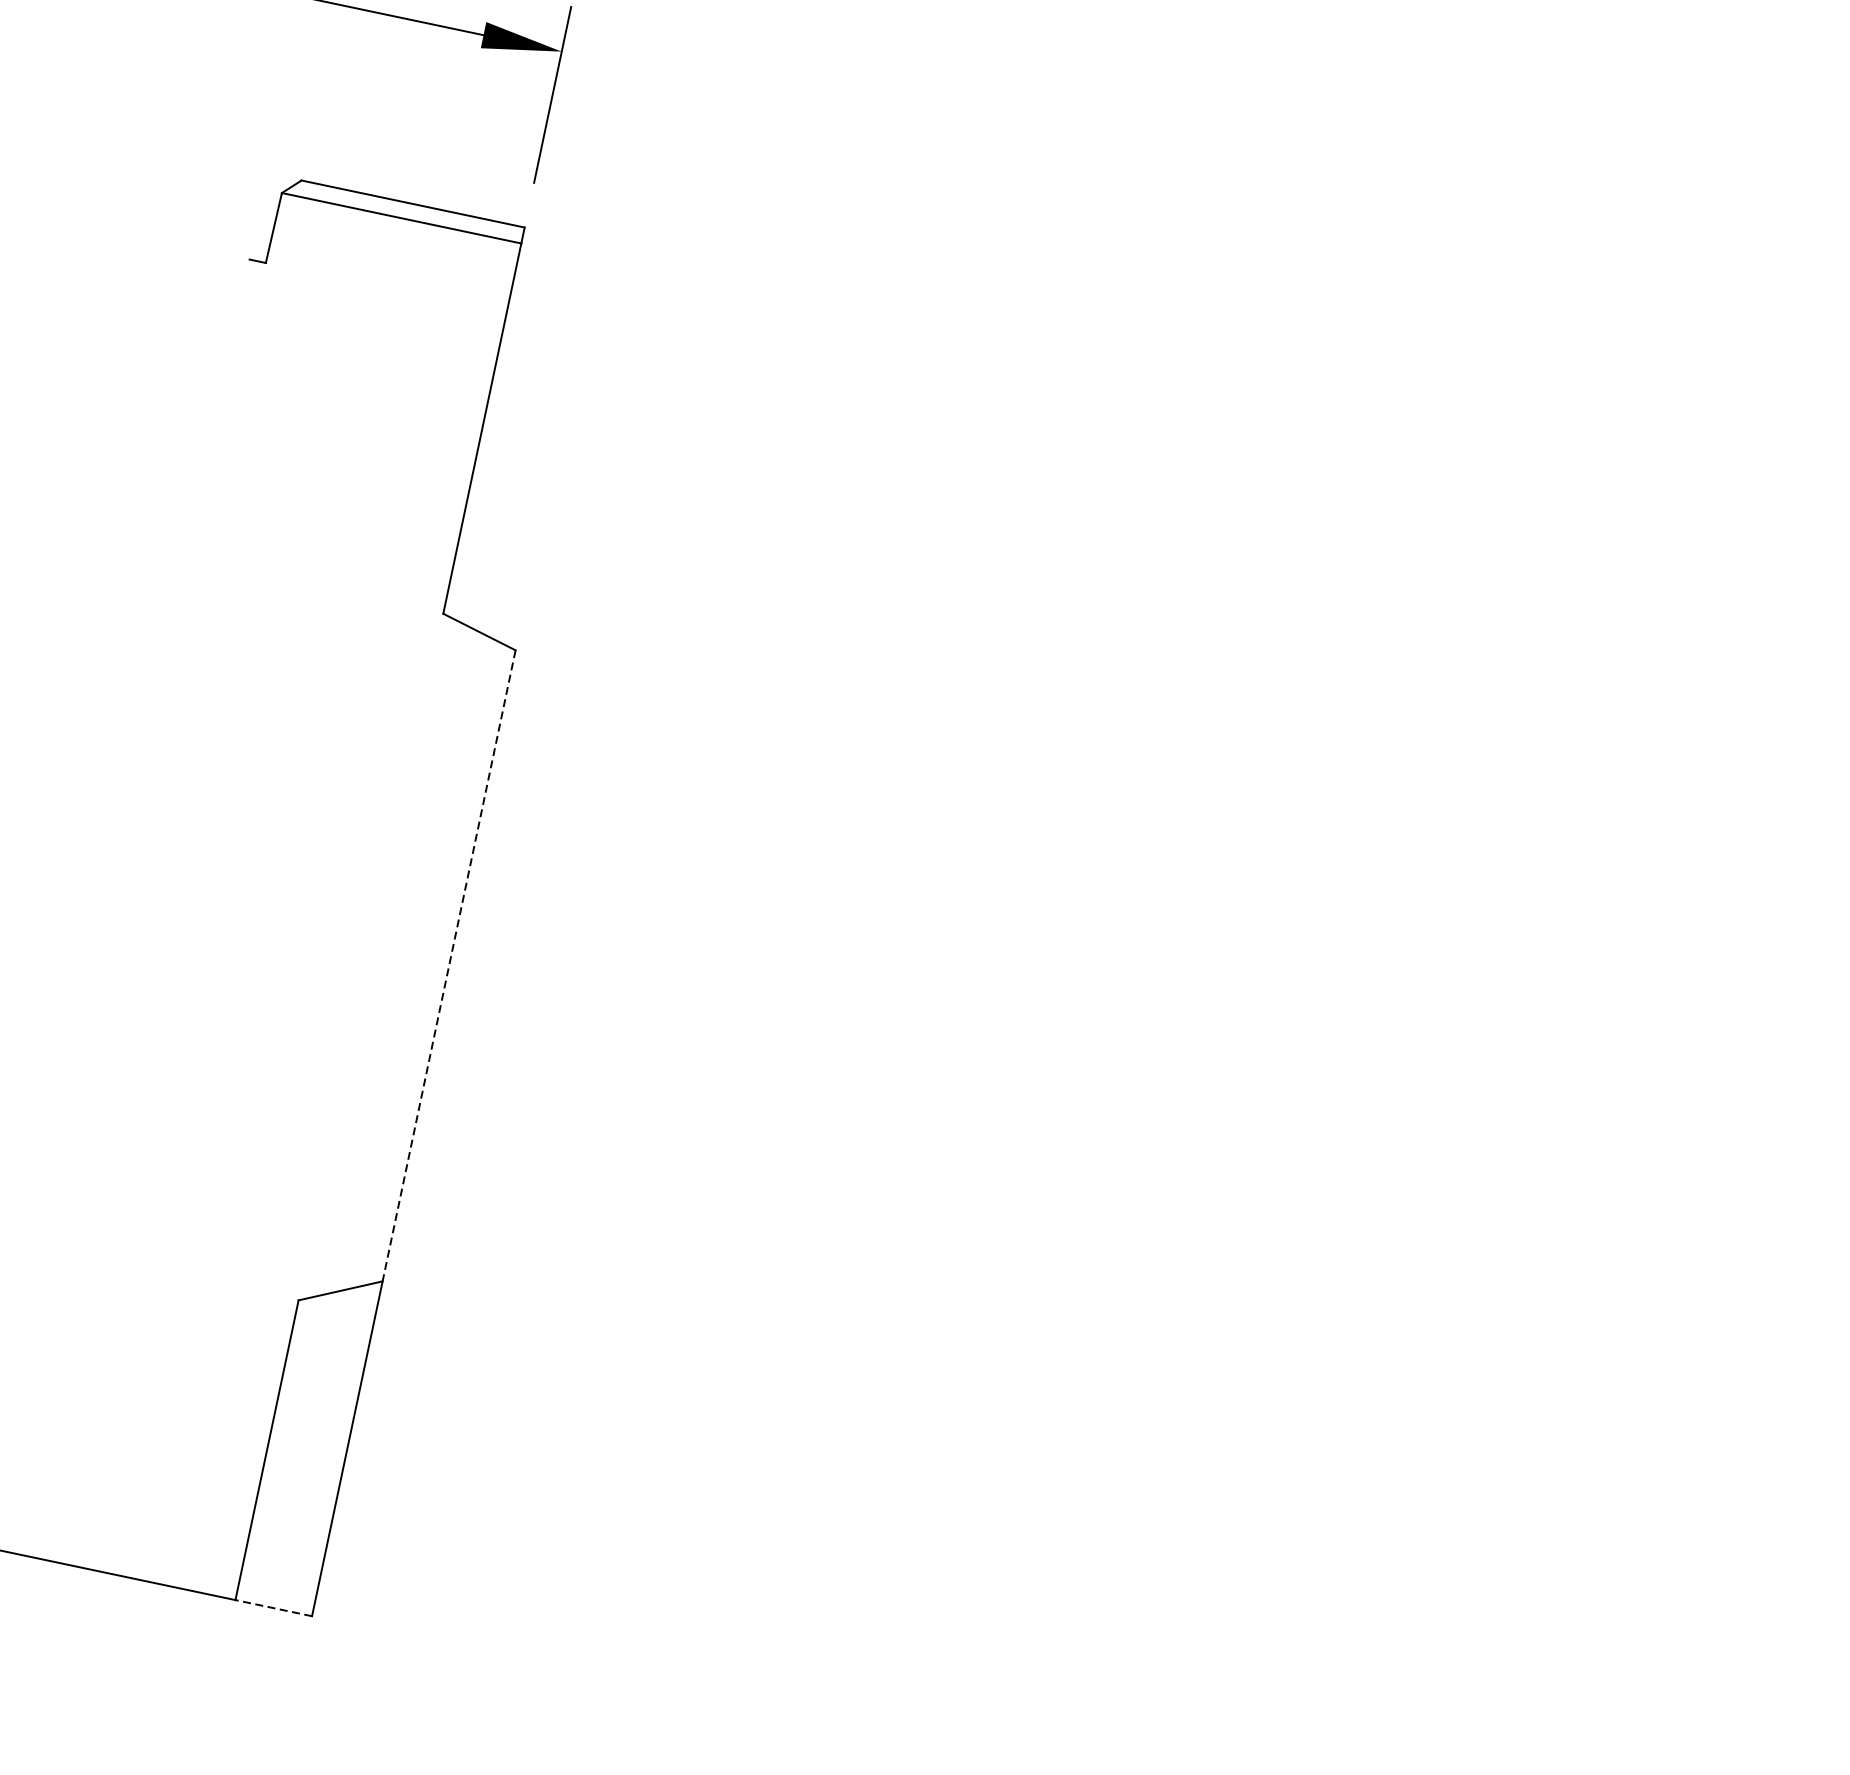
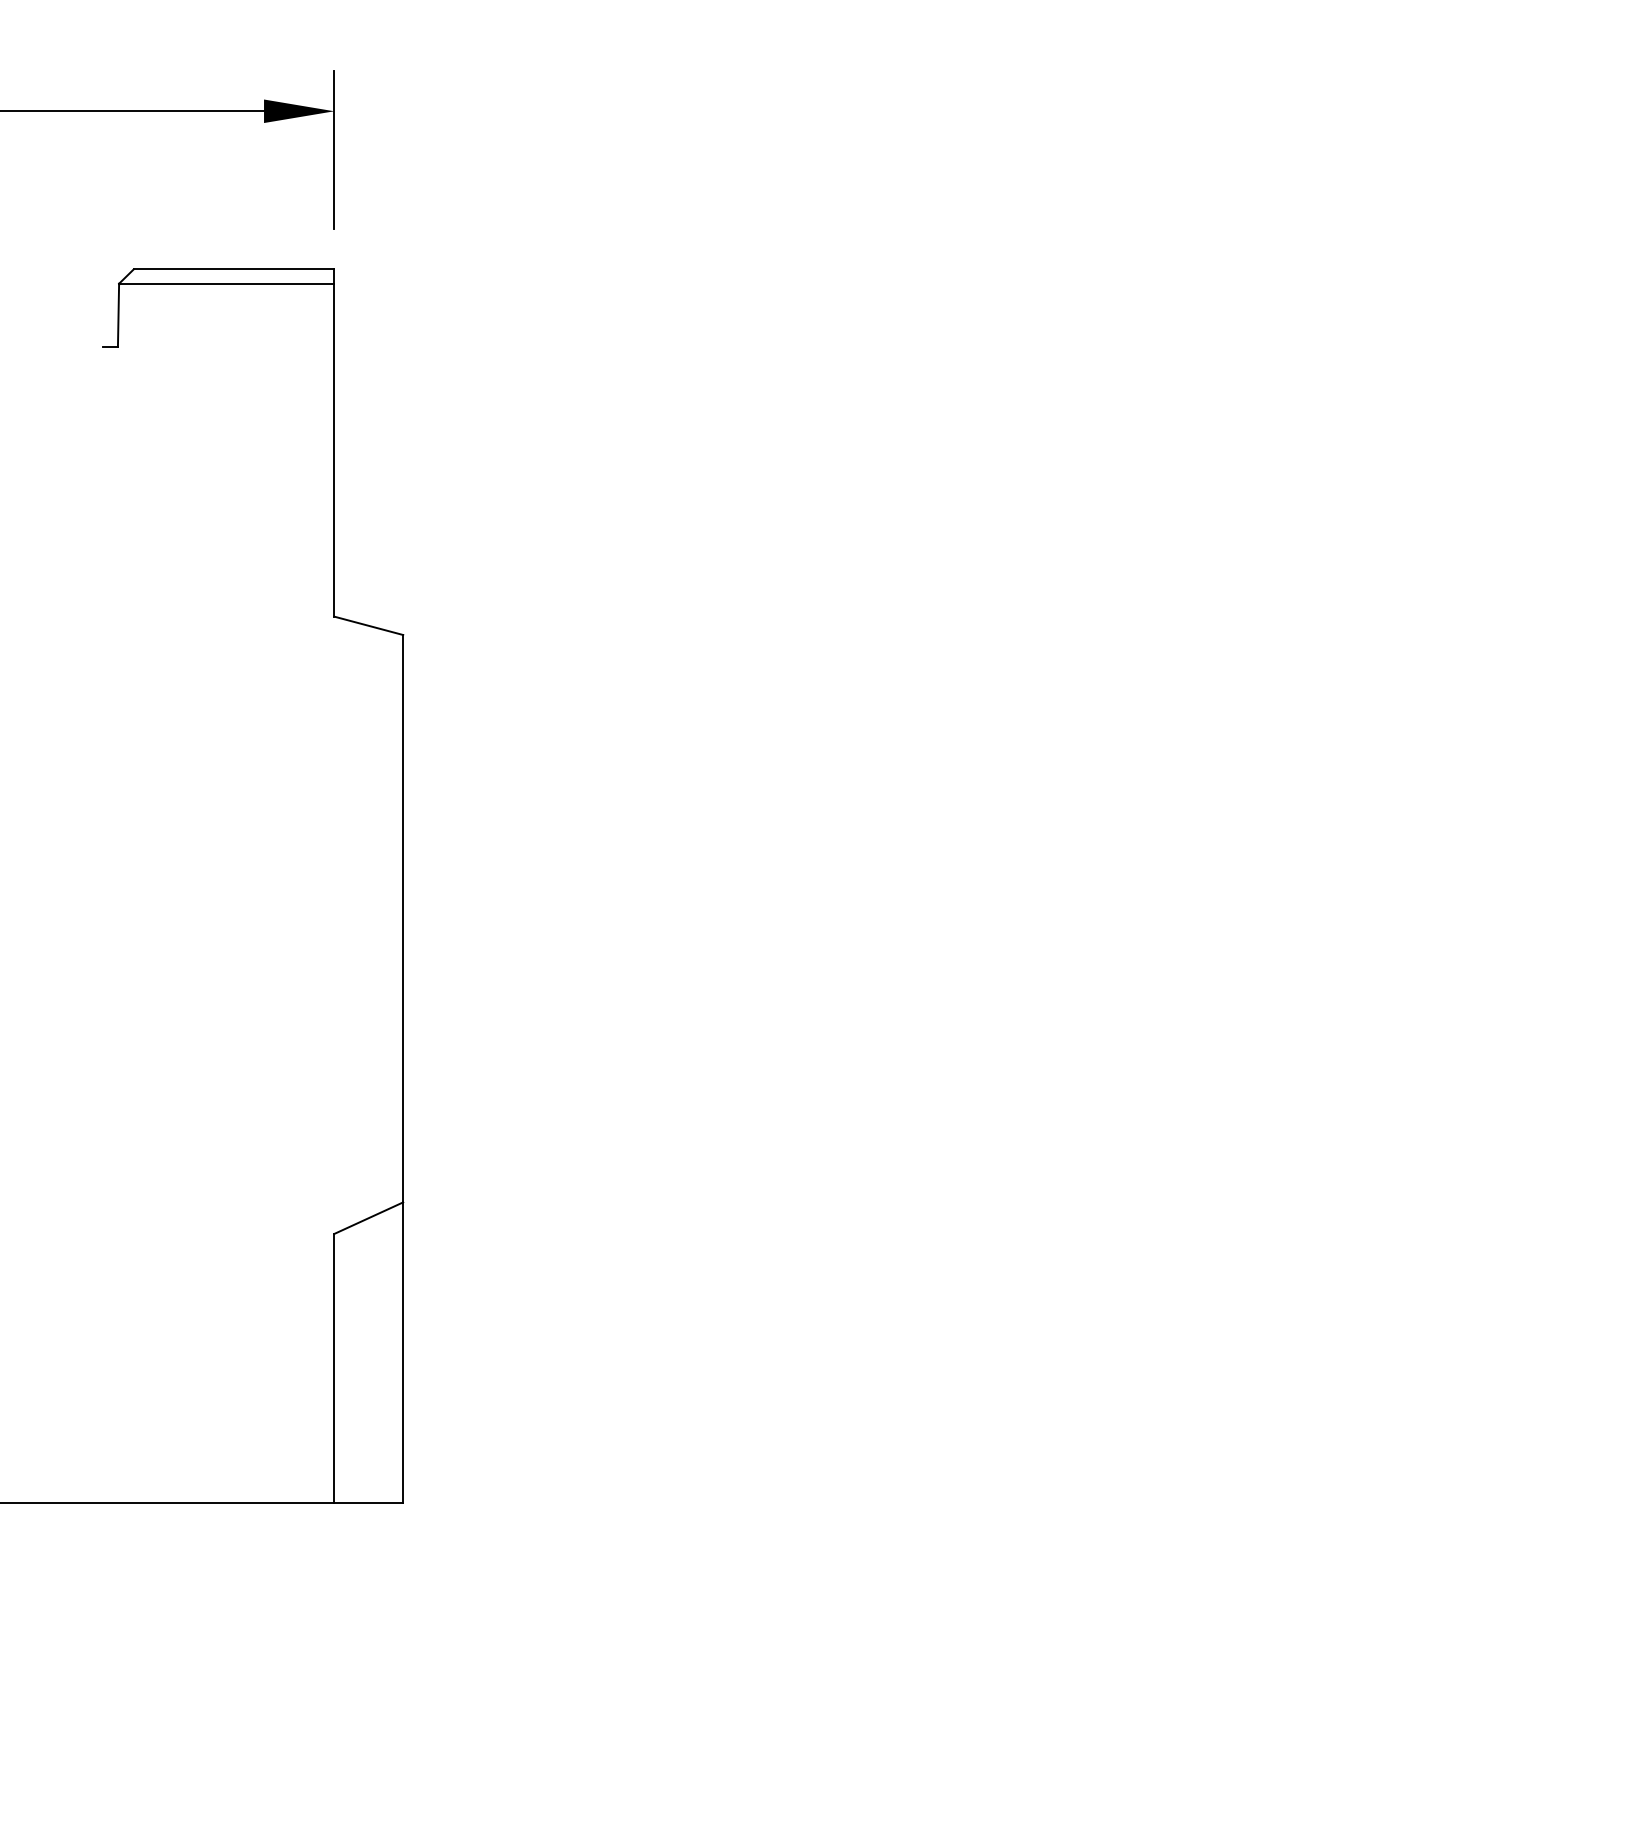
line: (449, 965) -> (403, 918), dashed -> solid
line: (273, 1608) -> (368, 1503), dashed -> solid

